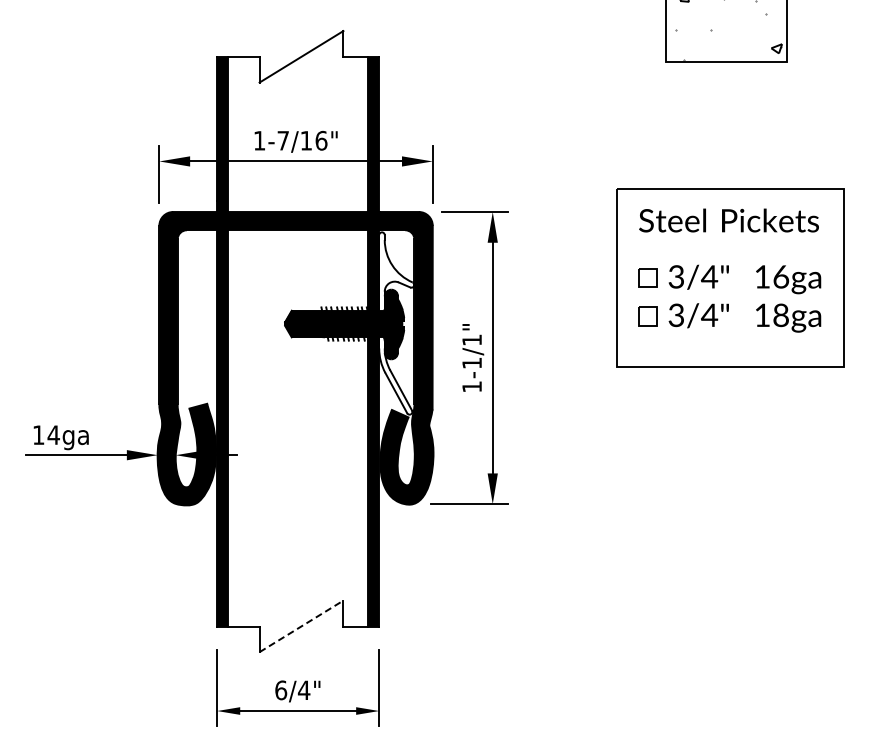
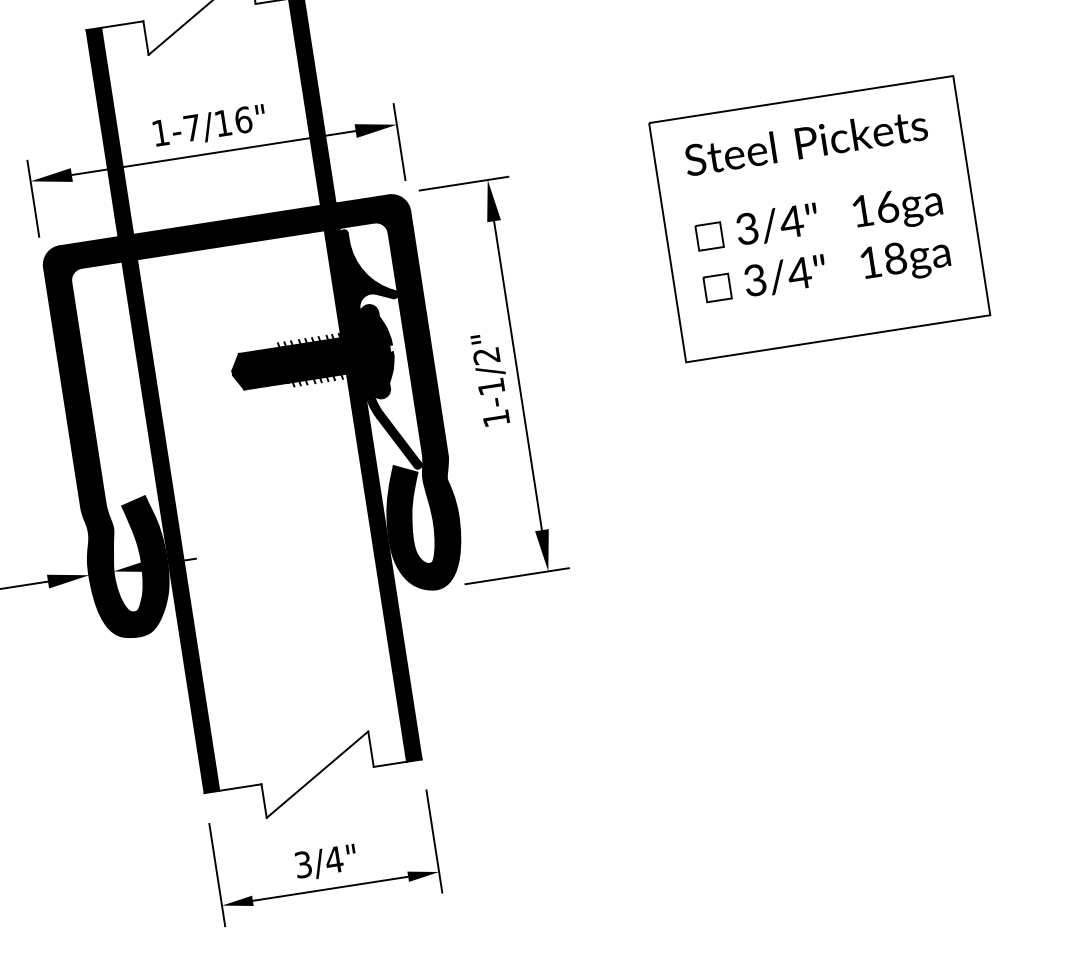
fill: (396, 323) -> (381, 349), added
text: (471, 339) -> (485, 355), 1-1/1" -> 1-1/2"
line: (301, 626) -> (317, 774), dashed -> solid
text: (281, 690) -> (303, 864), 6/4" -> 3/4"

